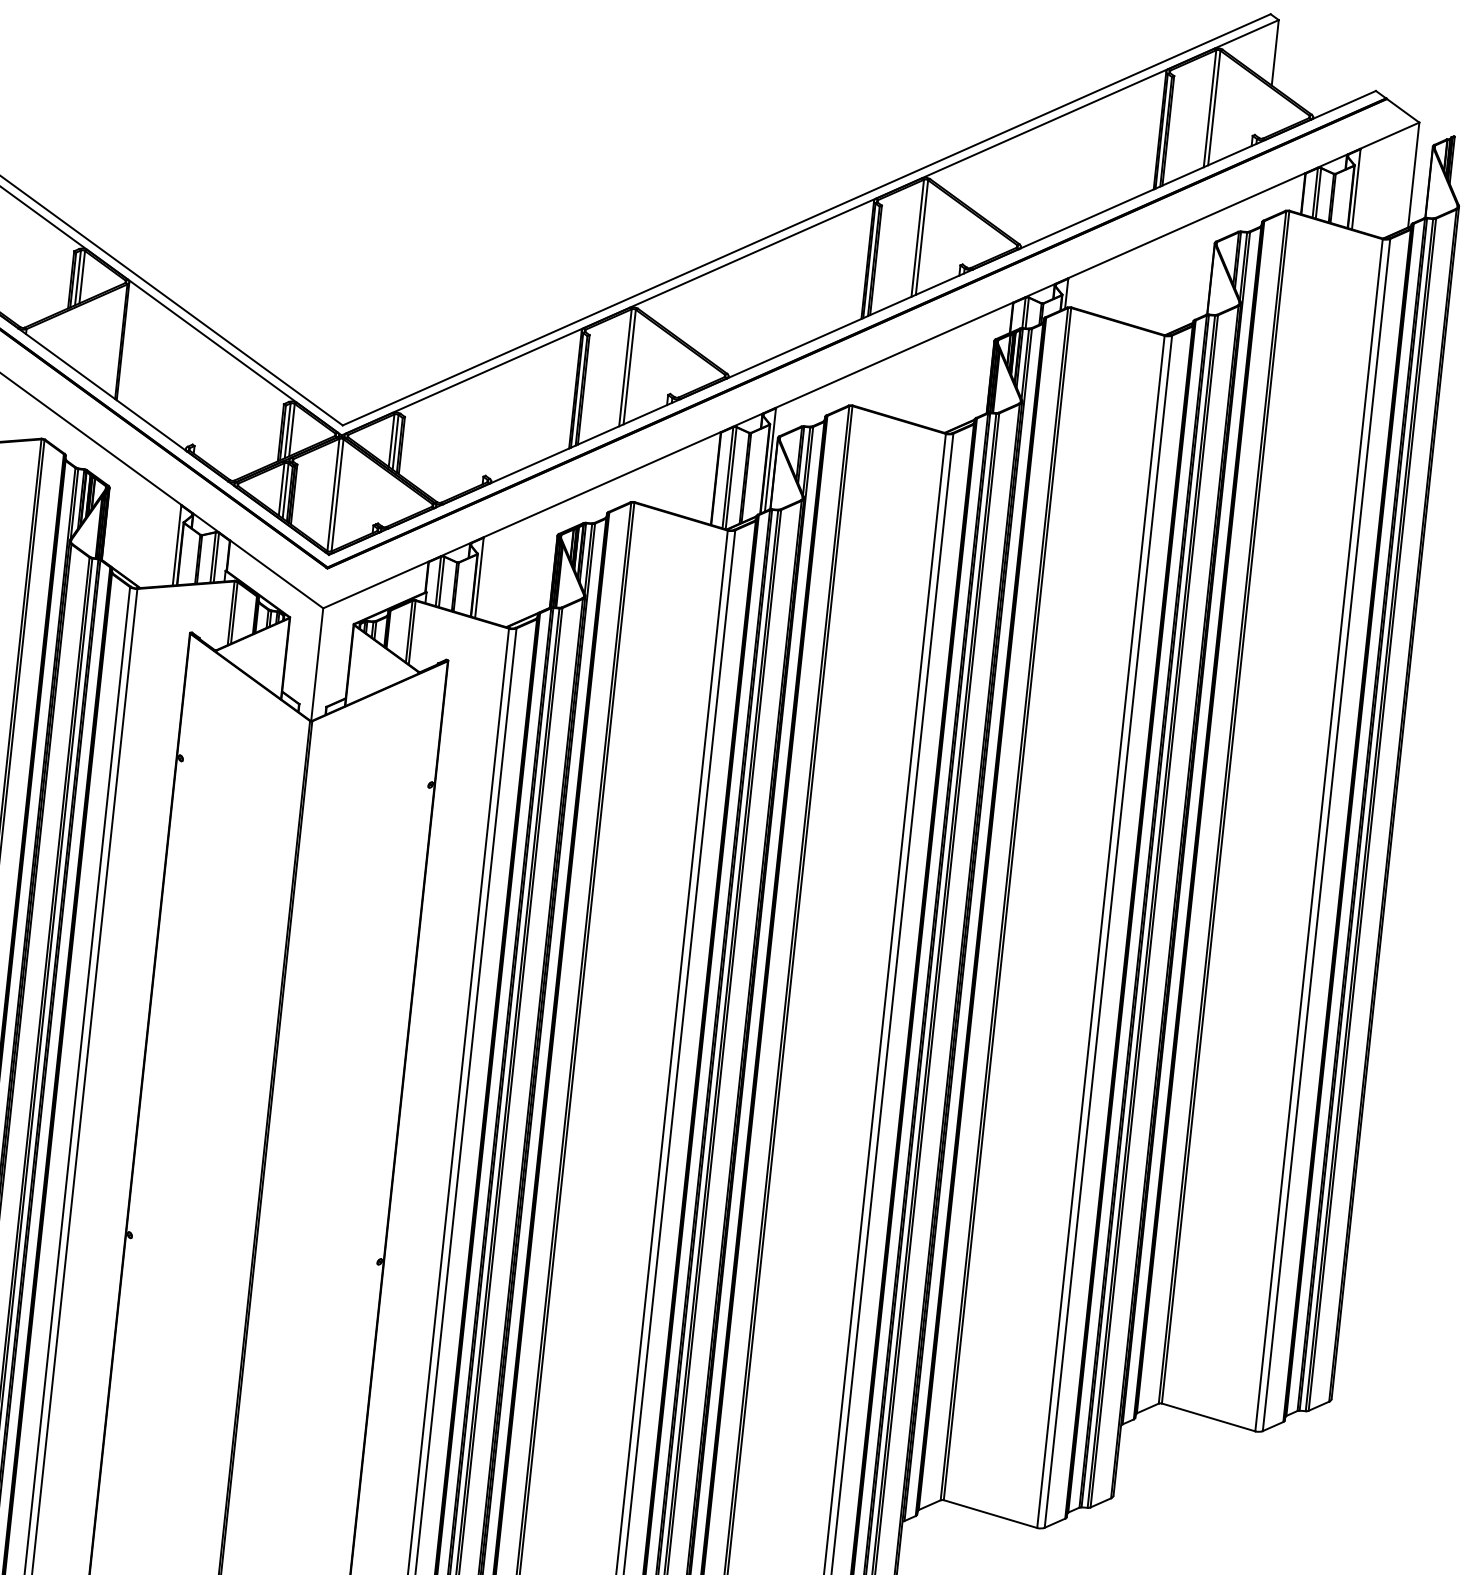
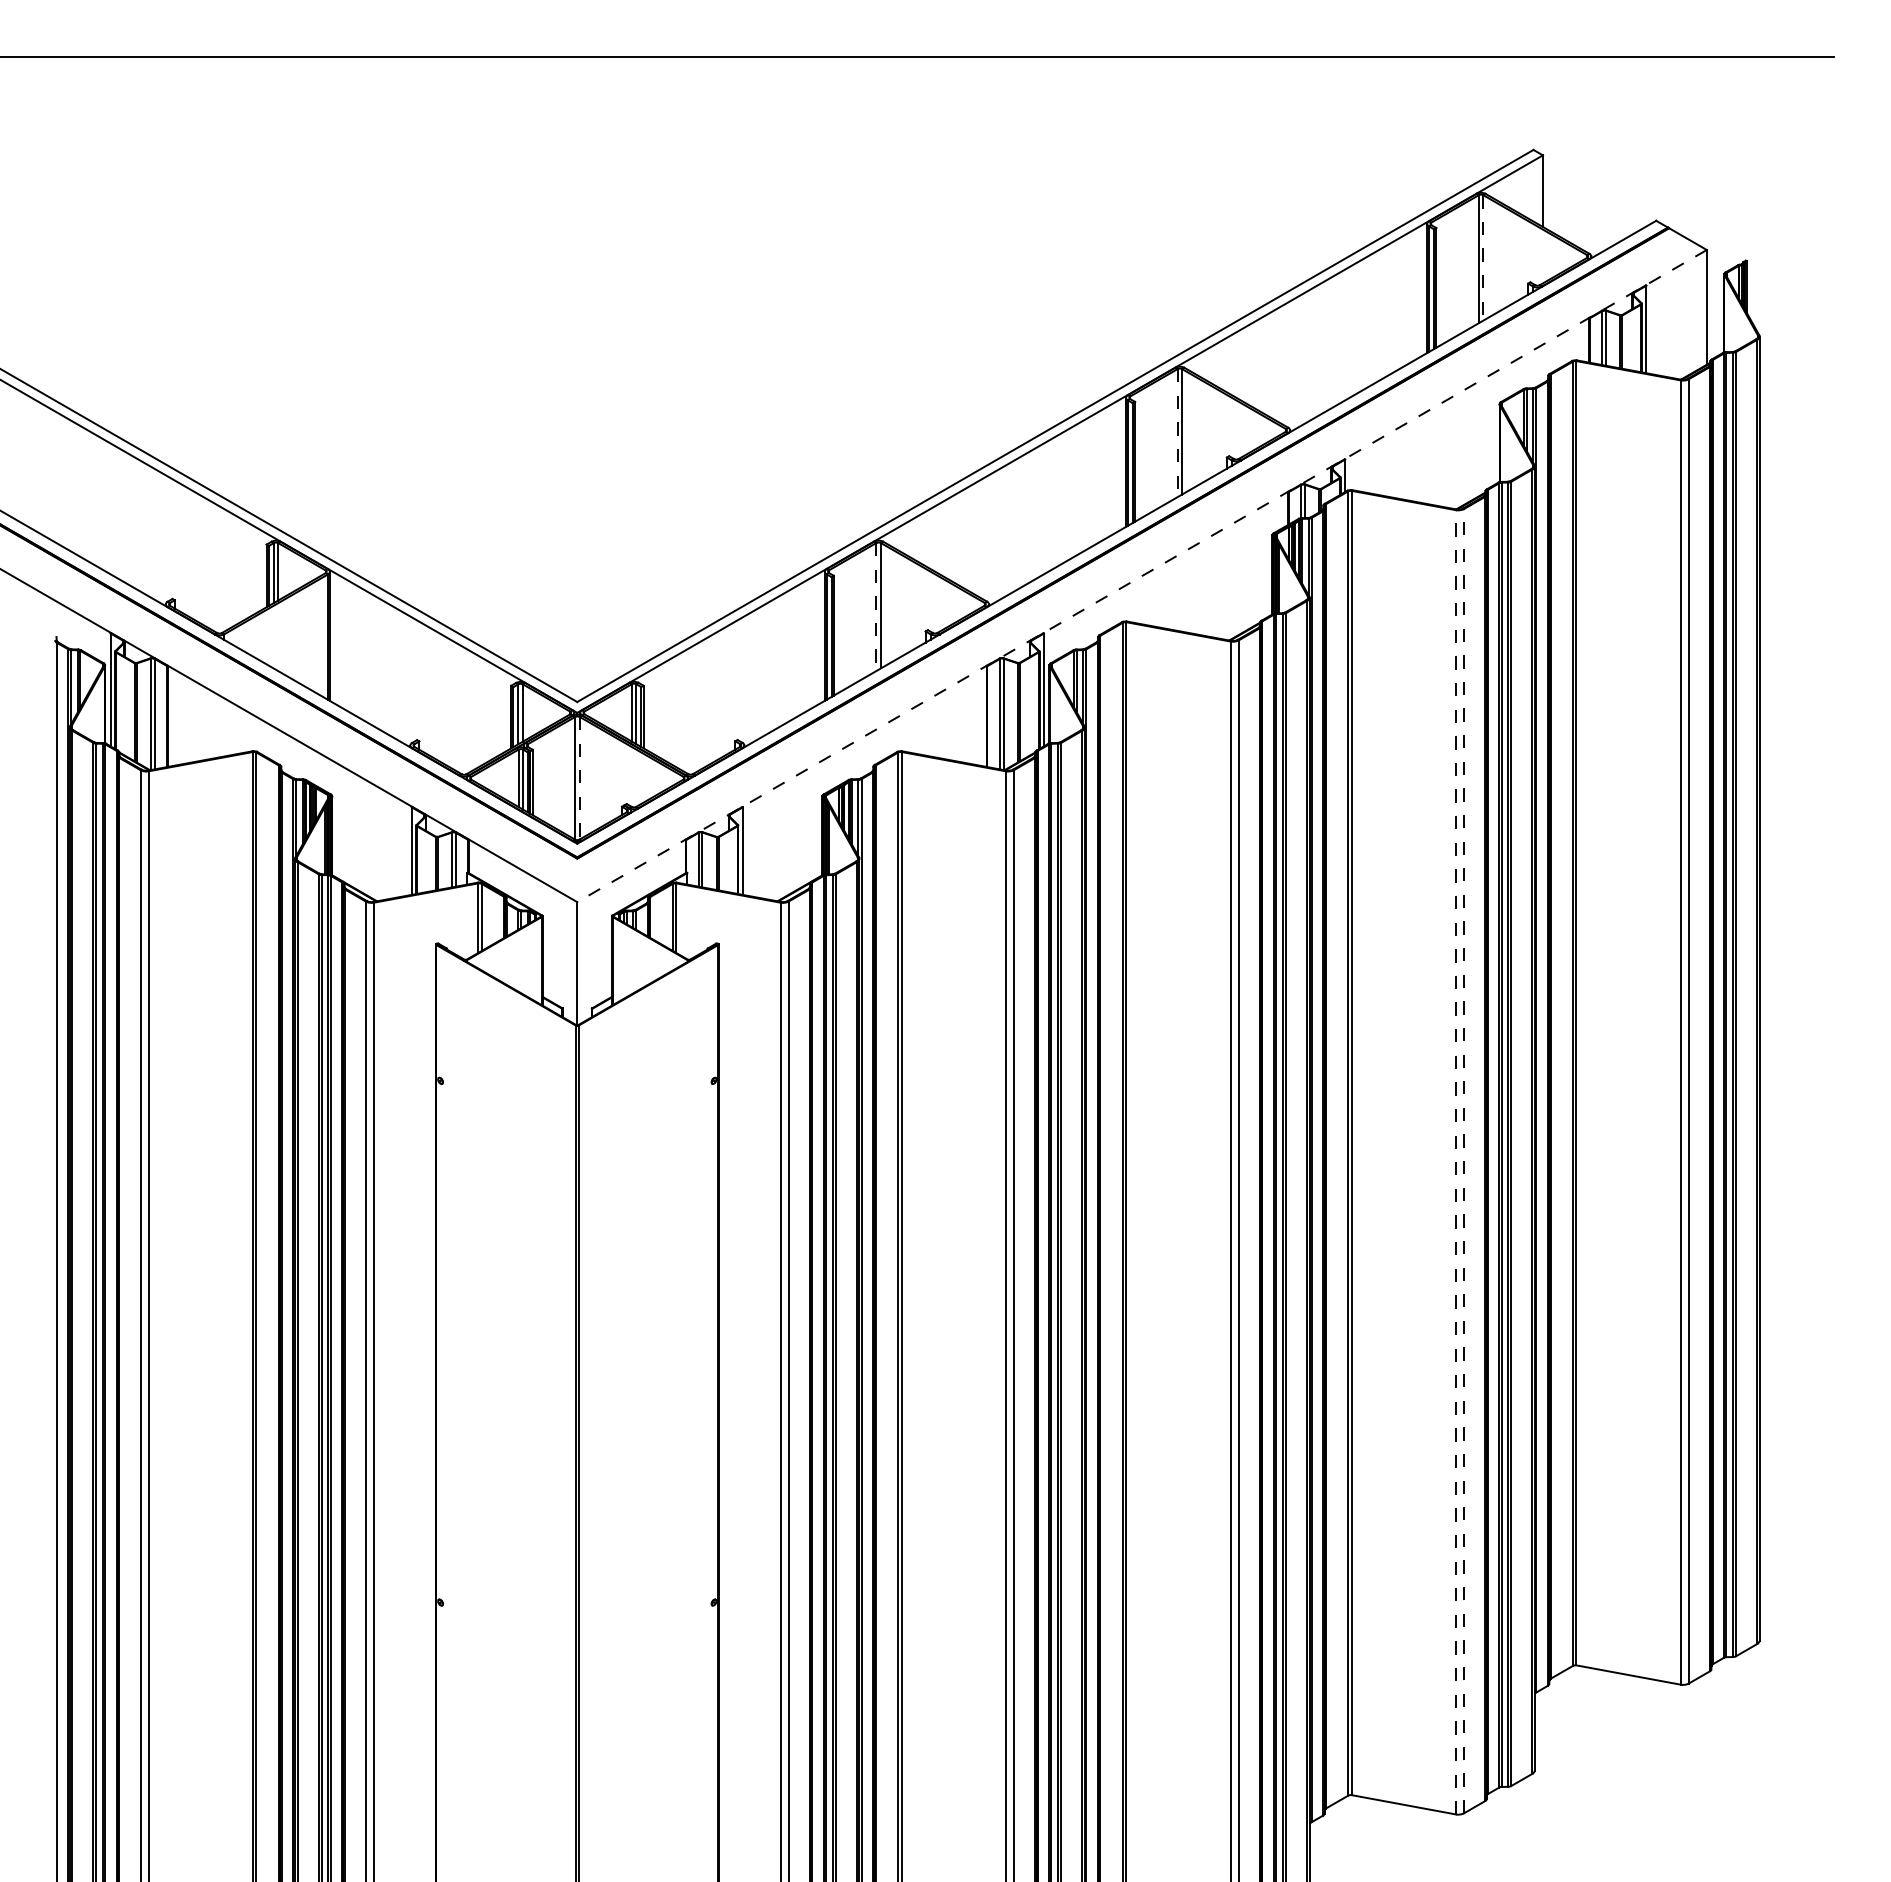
line: (1214, 107) -> (1483, 257), solid -> dashed
line: (917, 238) -> (1177, 433), solid -> dashed
line: (870, 365) -> (1141, 576), solid -> dashed
line: (625, 368) -> (876, 607), solid -> dashed
line: (337, 495) -> (579, 778), solid -> dashed
line: (1100, 931) -> (1455, 1161), solid -> dashed
line: (1108, 931) -> (1464, 1160), solid -> dashed

